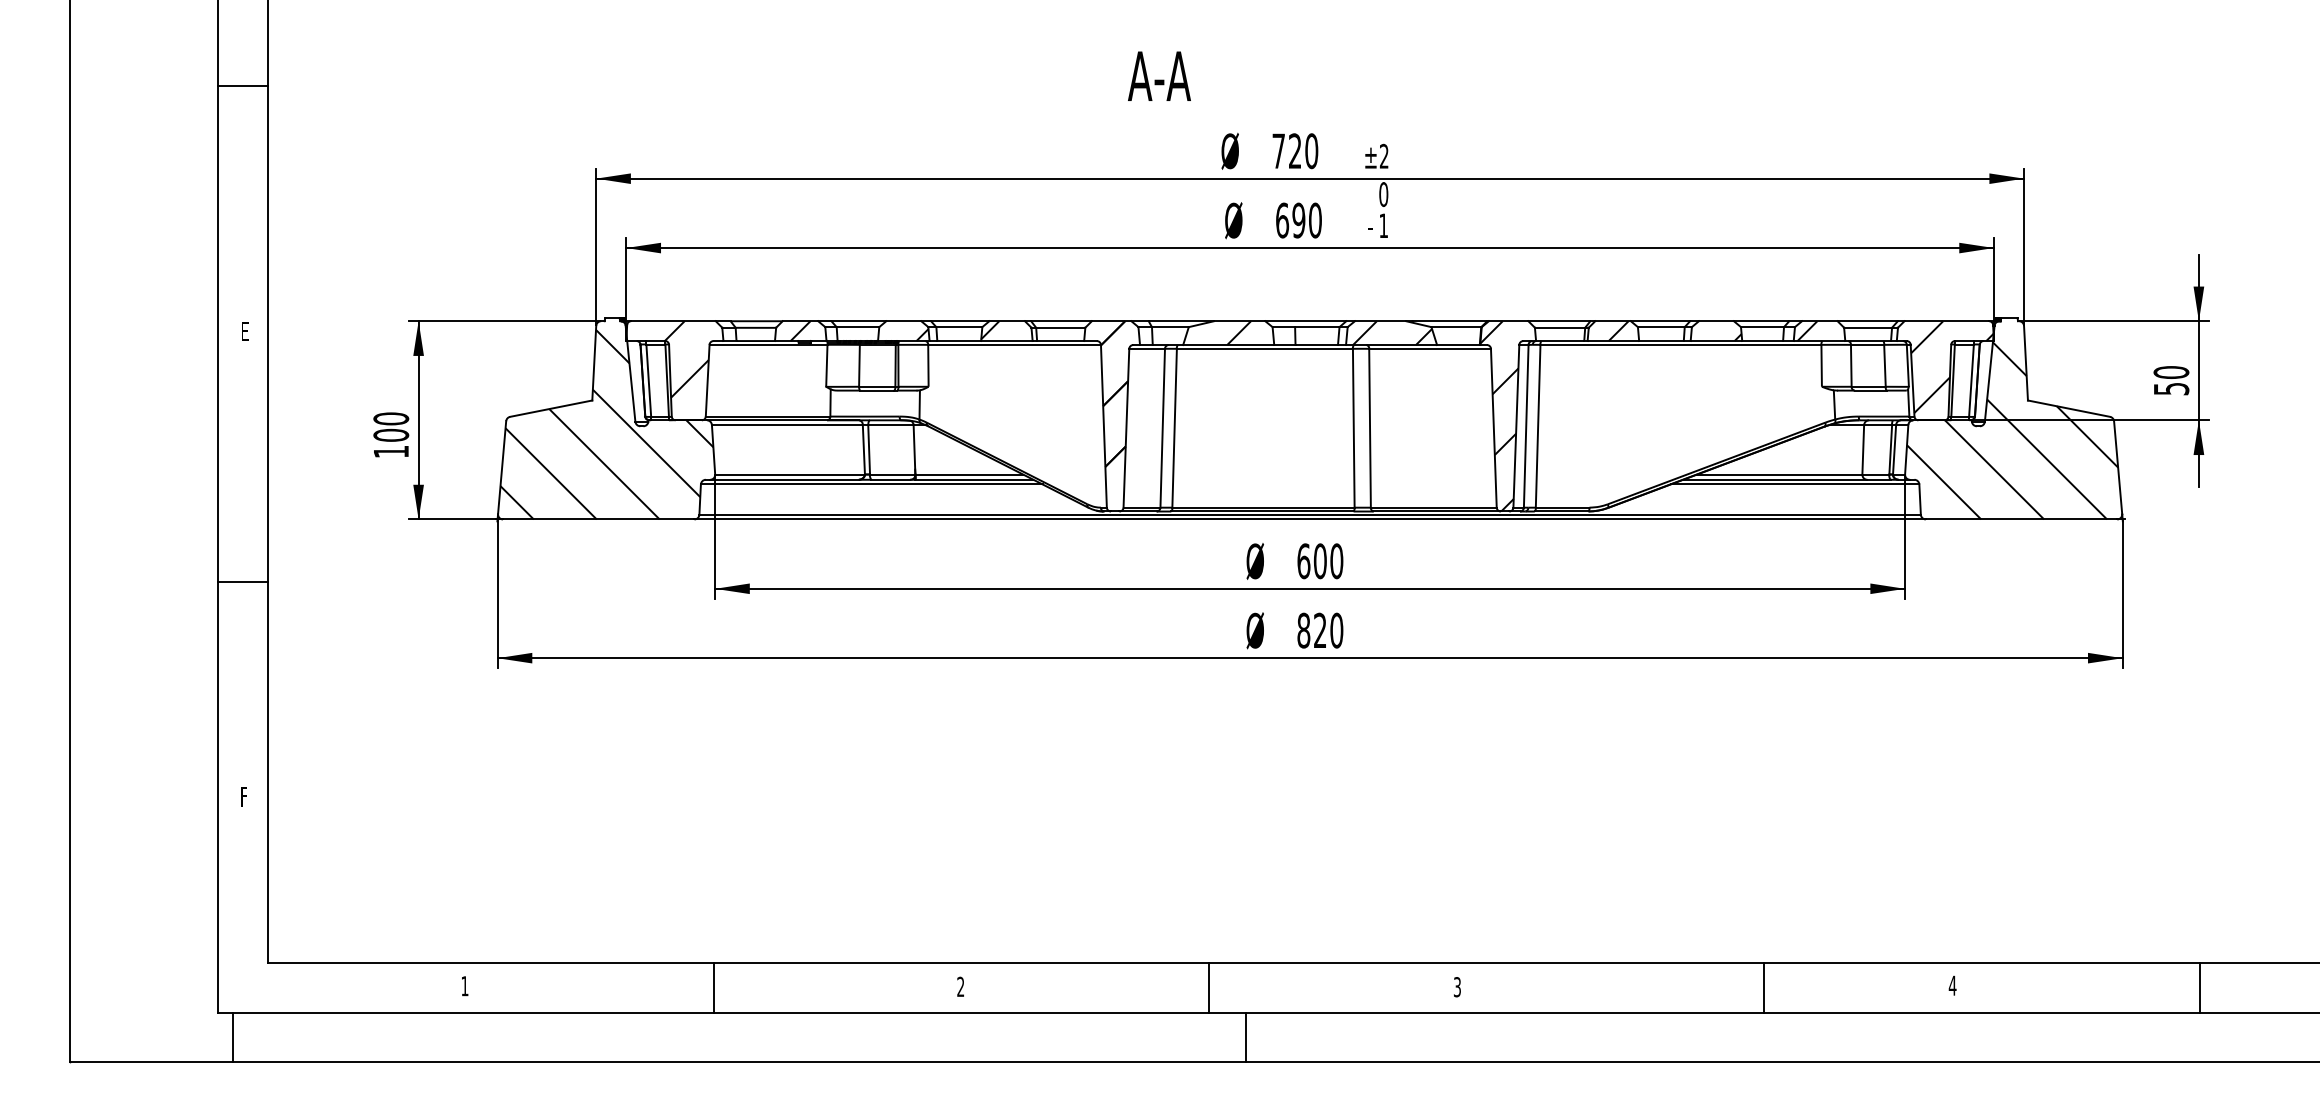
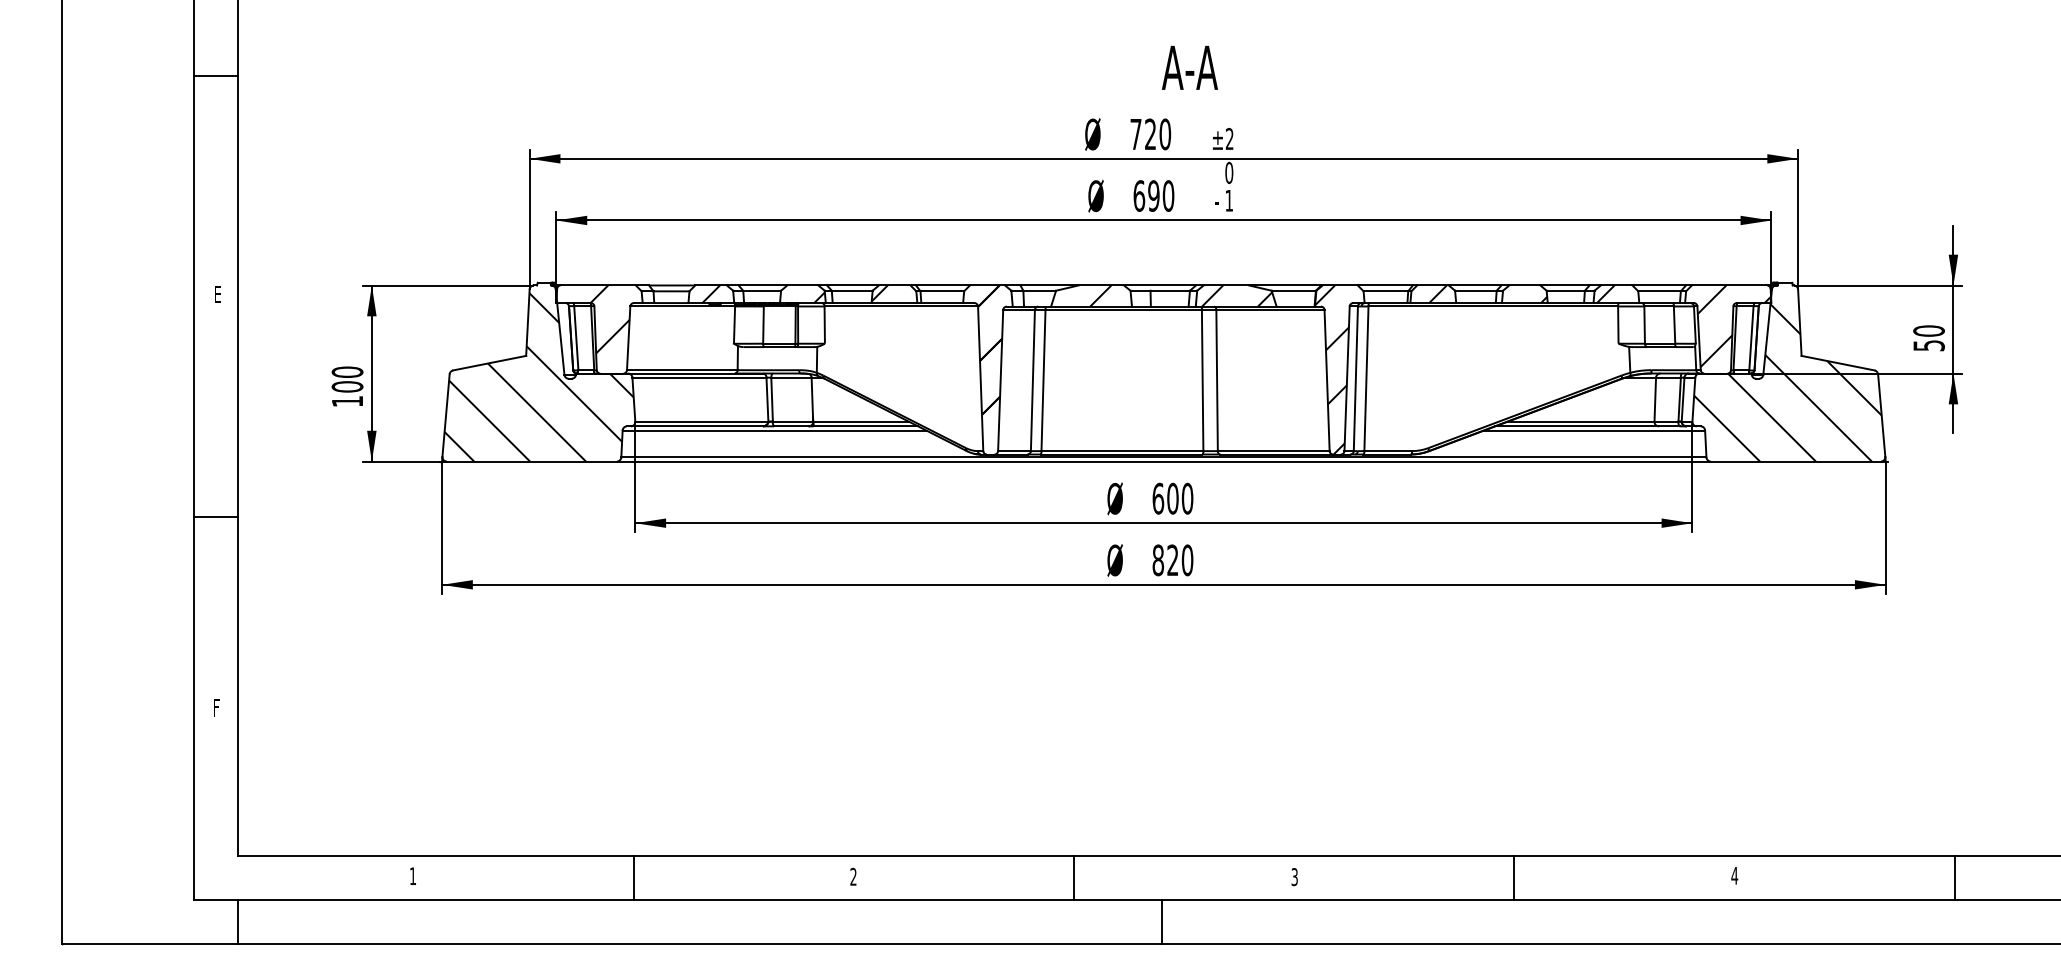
text: (1159, 75) -> (1189, 67), moved
line: (1763, 987) -> (1514, 877), moved
line: (232, 1037) -> (237, 921), moved
line: (1246, 1037) -> (1162, 921), moved

